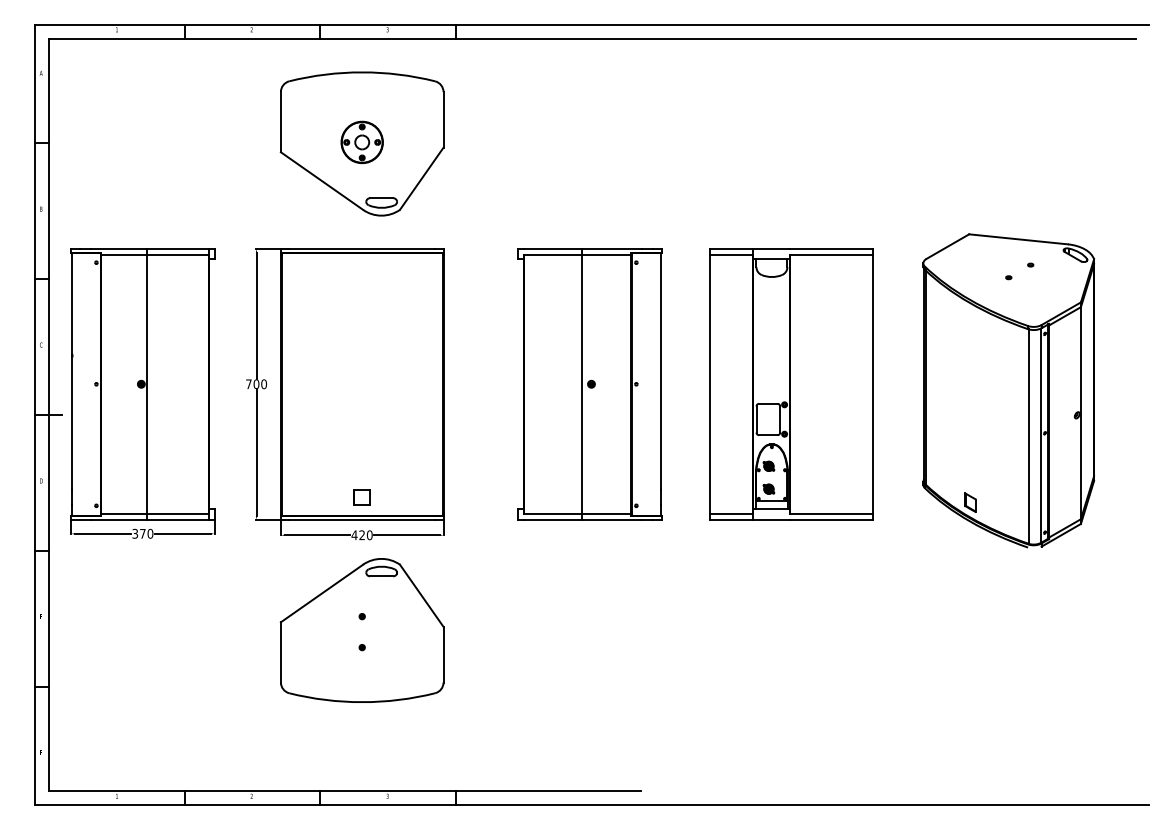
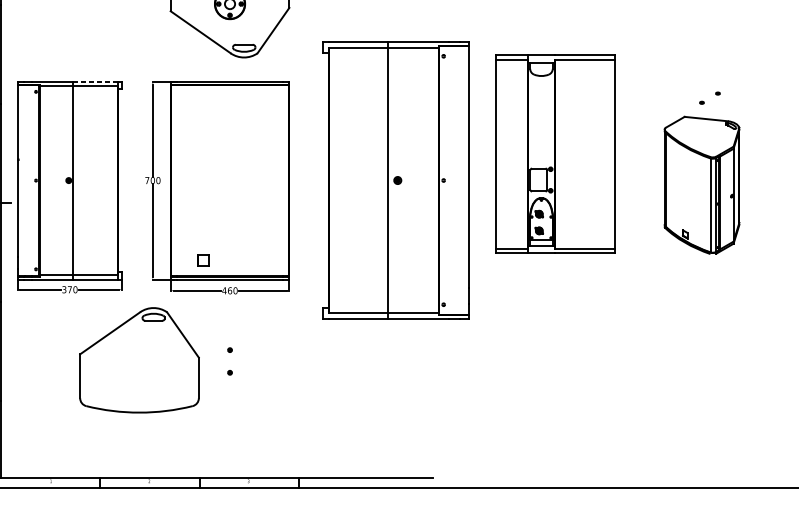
line: (178, 248) -> (95, 81), solid -> dashed
part: (589, 384) -> (395, 180), size x1.4
part: (791, 384) -> (555, 154), moved
part: (1008, 390) -> (701, 185), size x0.6
part: (361, 497) -> (203, 260), moved
text: (362, 535) -> (230, 290), 420 -> 460
part: (361, 630) -> (138, 360), moved

